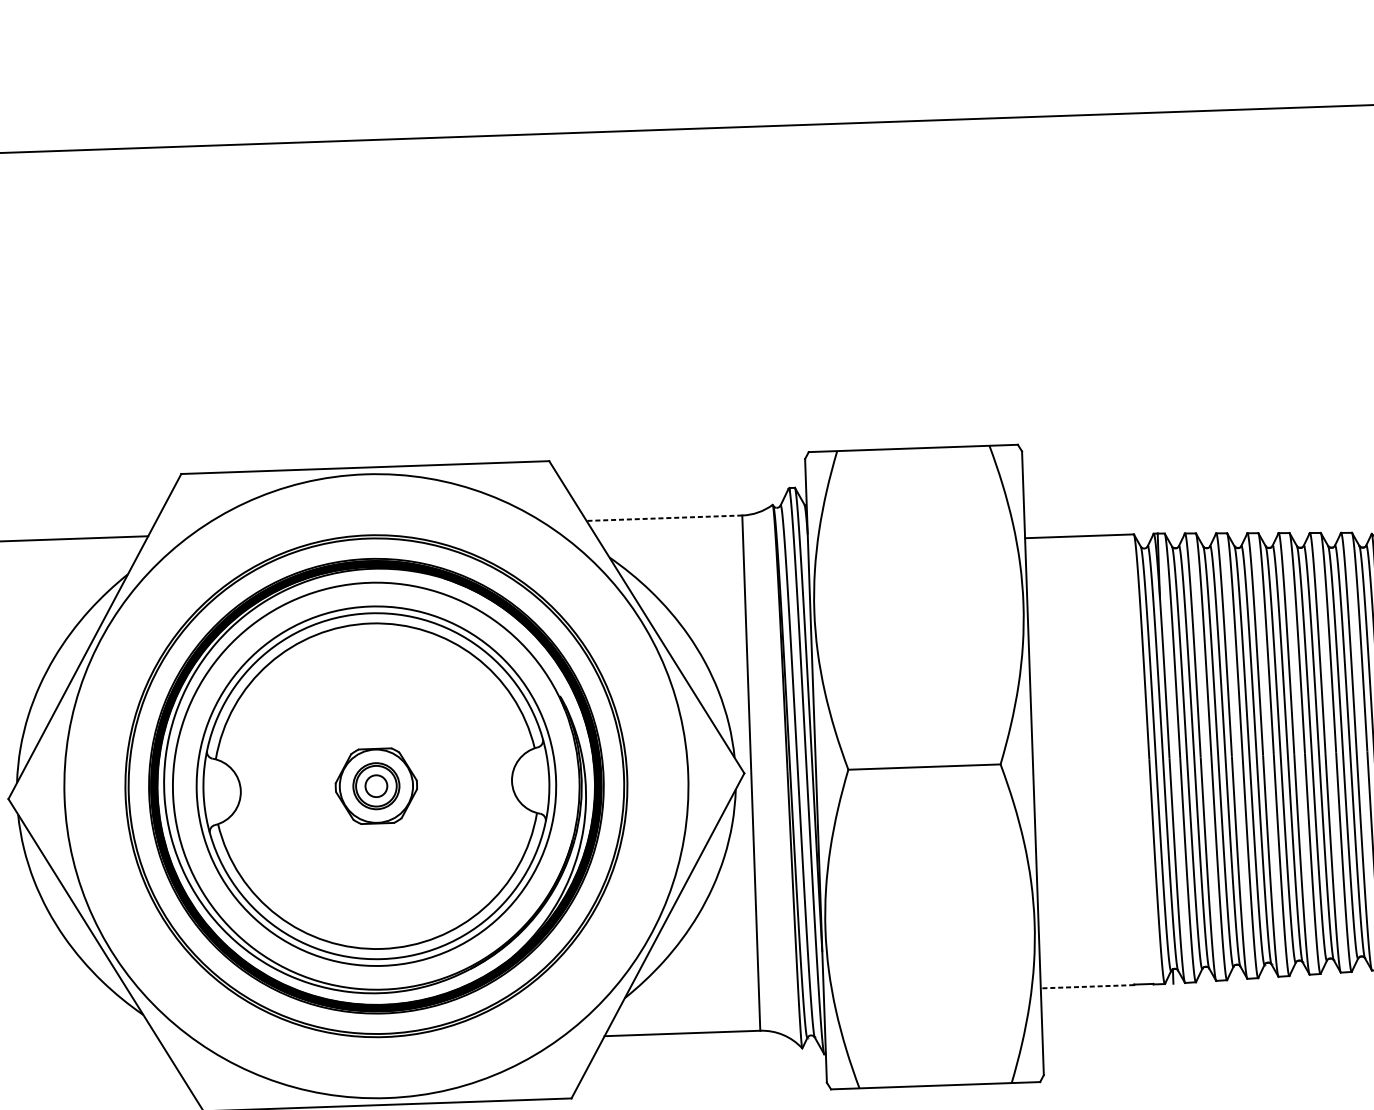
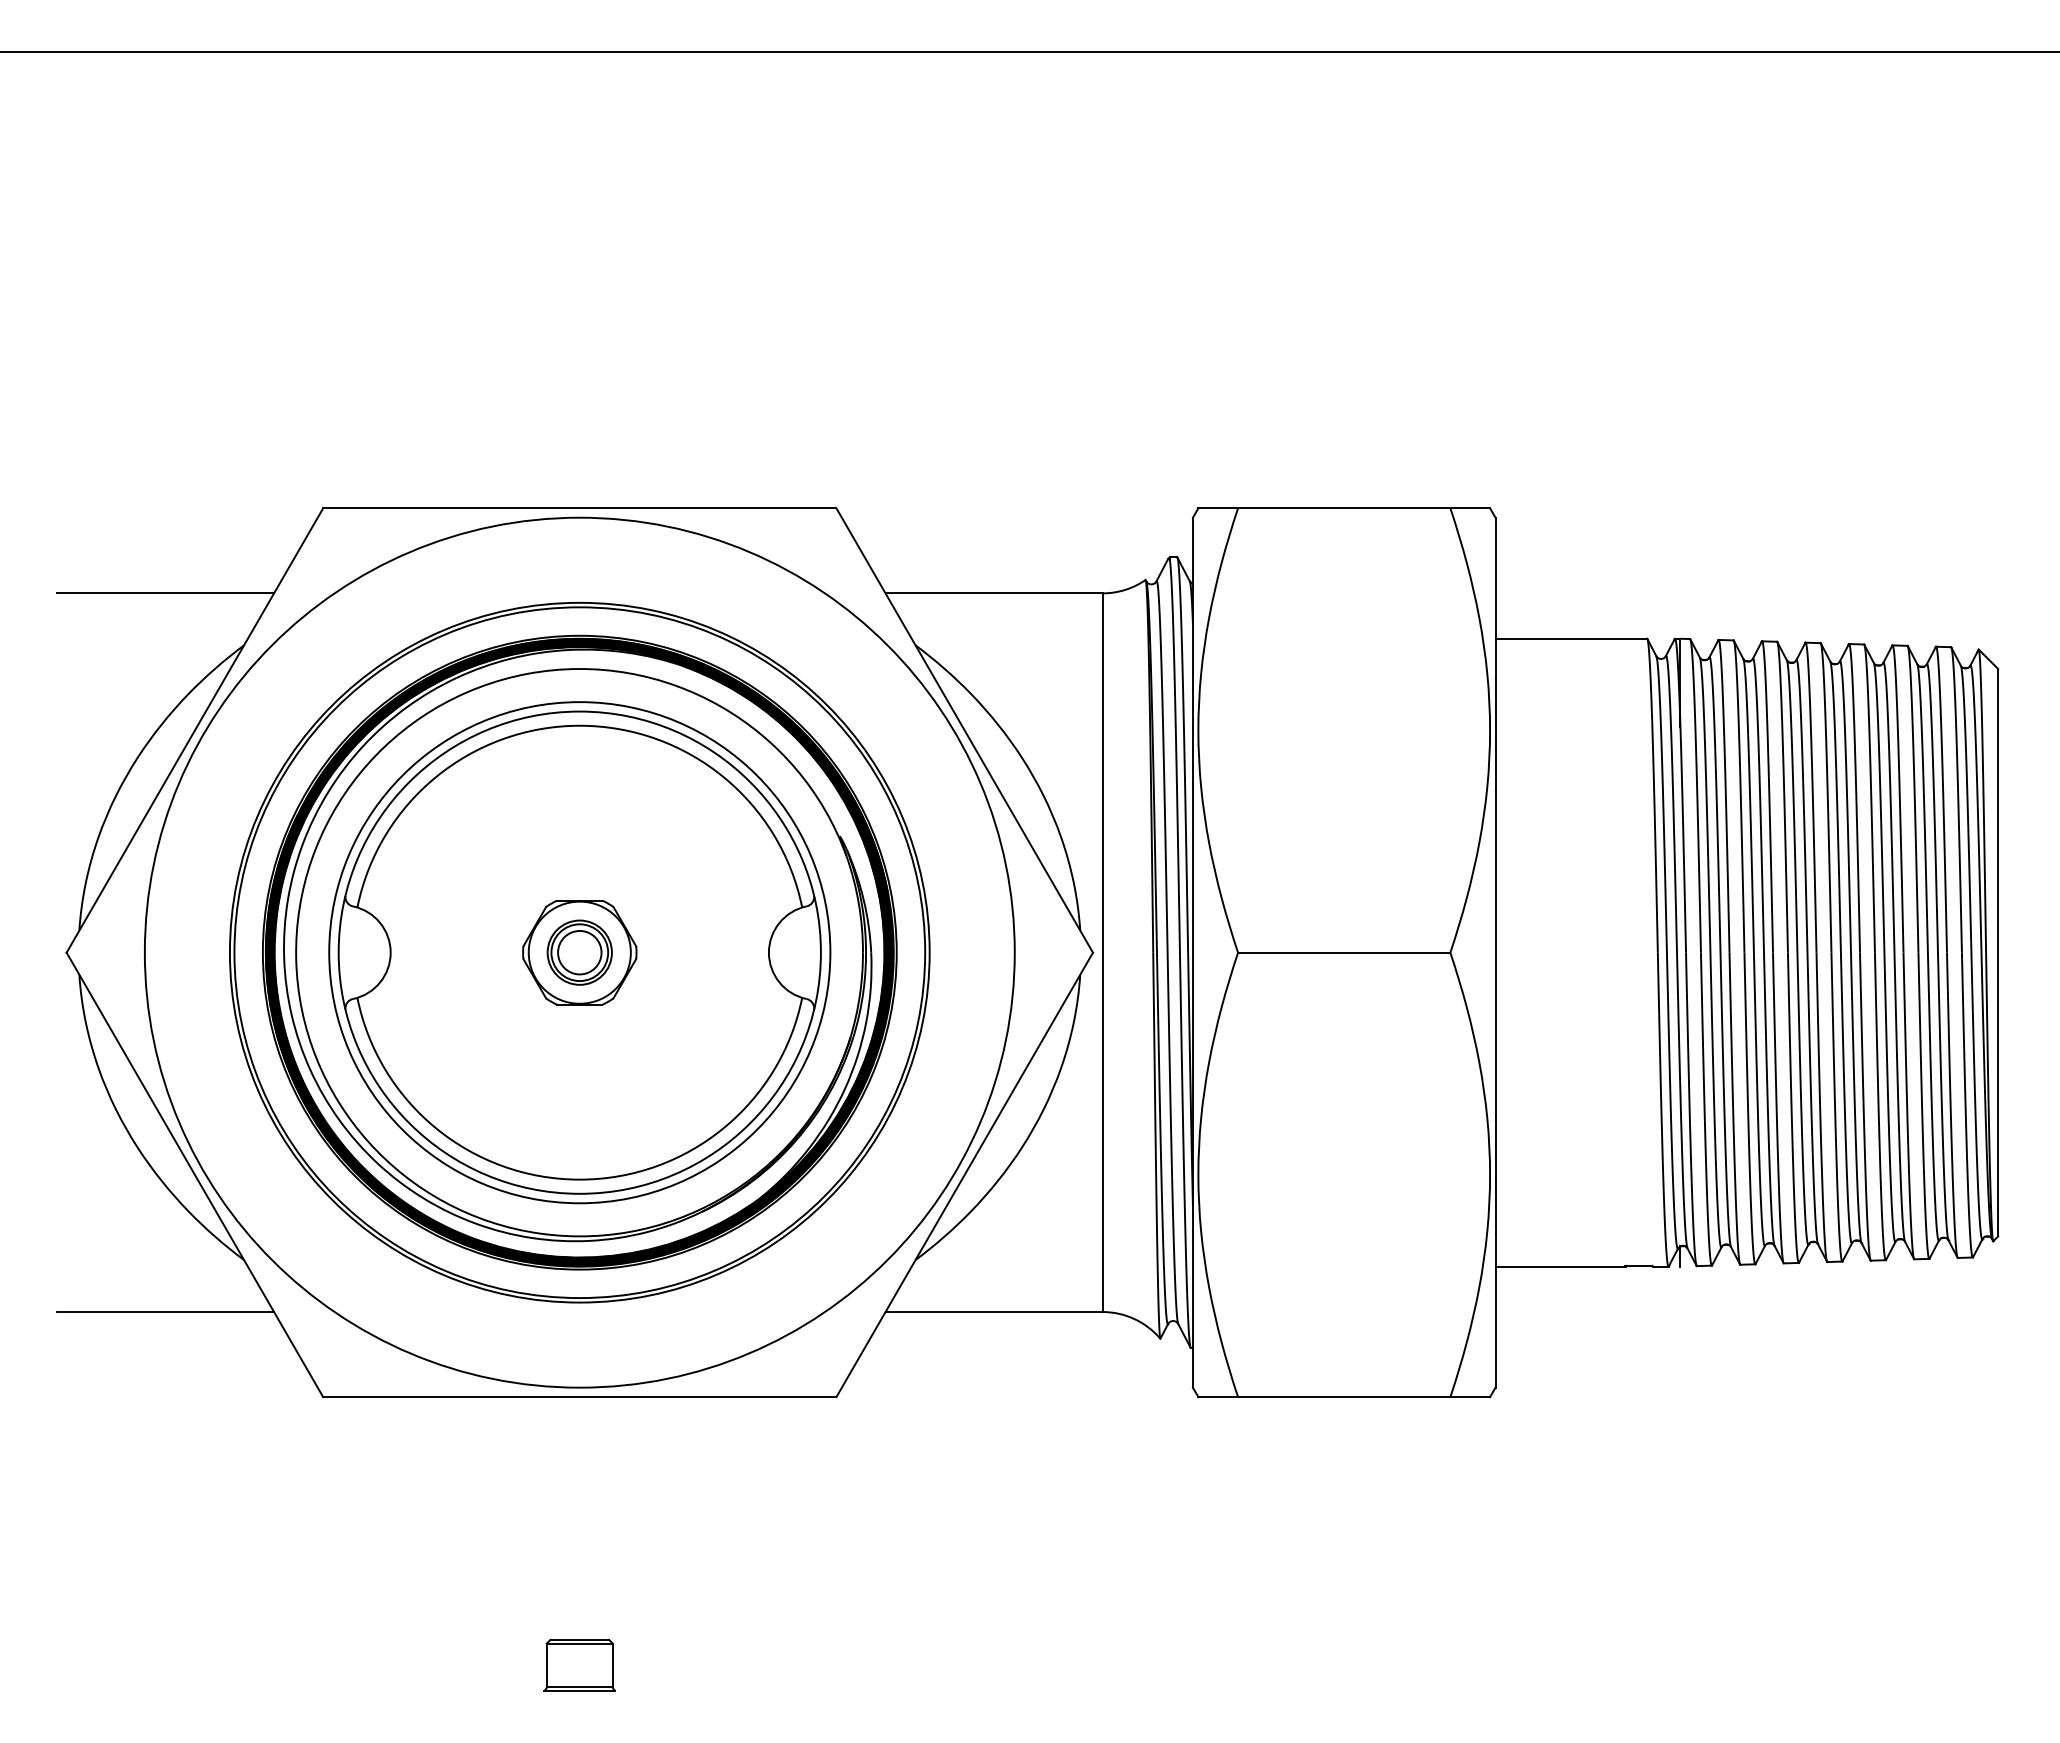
line: (664, 518) -> (994, 593), dashed -> solid
circle: (376, 786) -> (579, 952), size x1.43
line: (1087, 986) -> (1560, 1266), dashed -> solid
line: (88, 1054) -> (165, 1312), added

